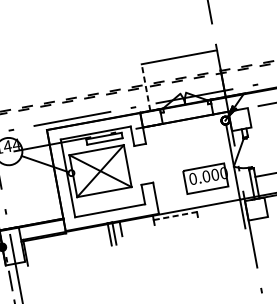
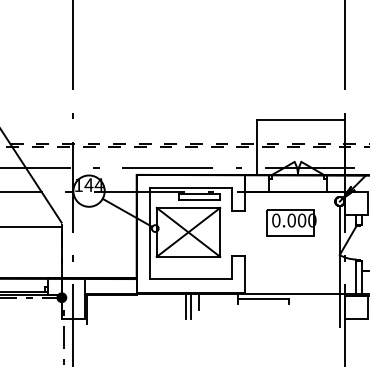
line: (146, 87) -> (257, 147), dashed -> solid
part: (206, 178) -> (291, 222), moved
line: (175, 215) -> (263, 298), dashed -> solid

